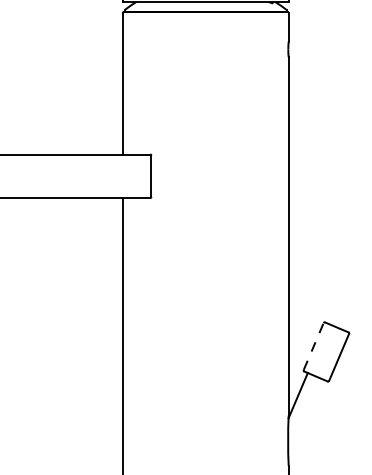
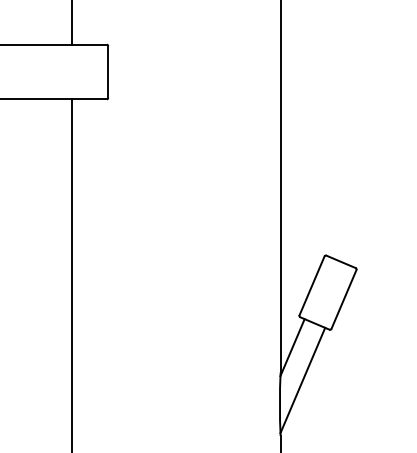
line: (313, 346) -> (311, 285), dashed -> solid
line: (306, 421) -> (302, 380), added

